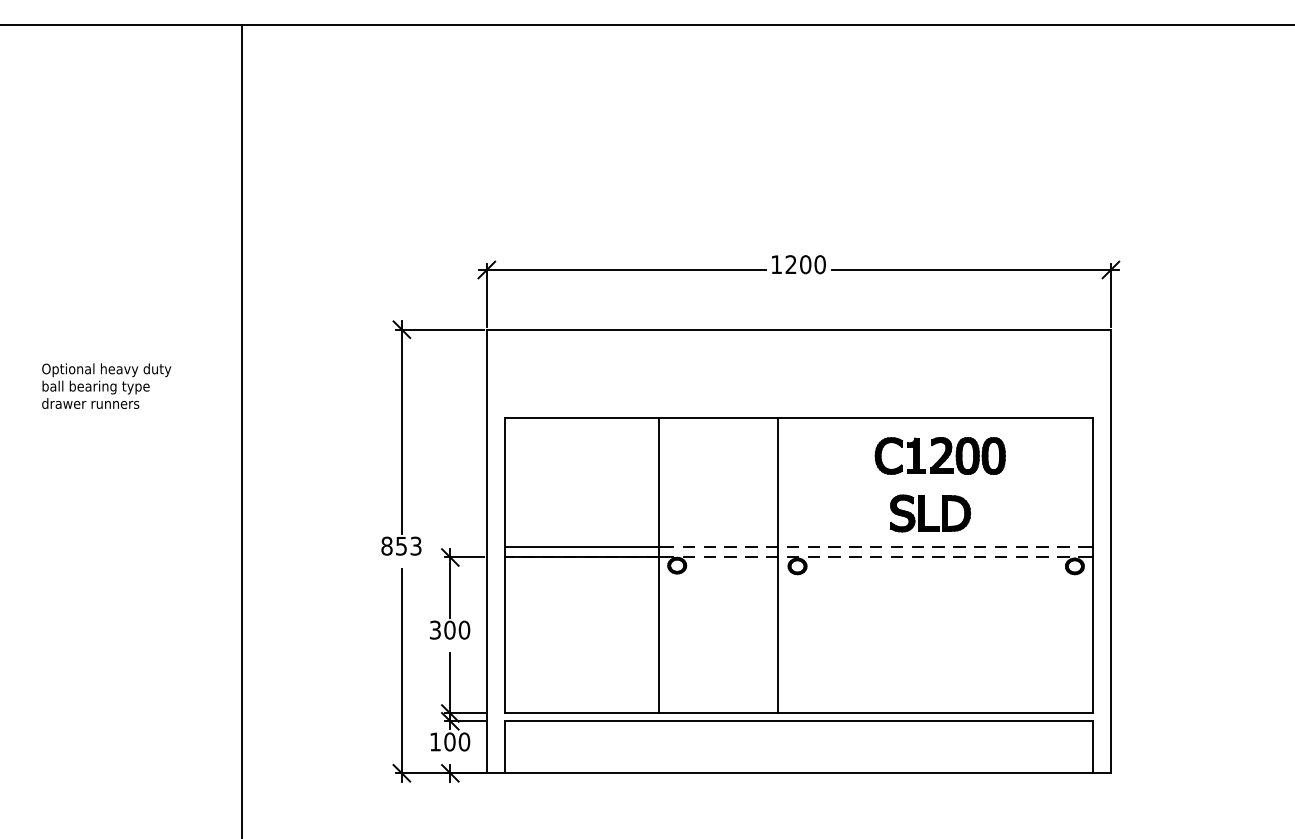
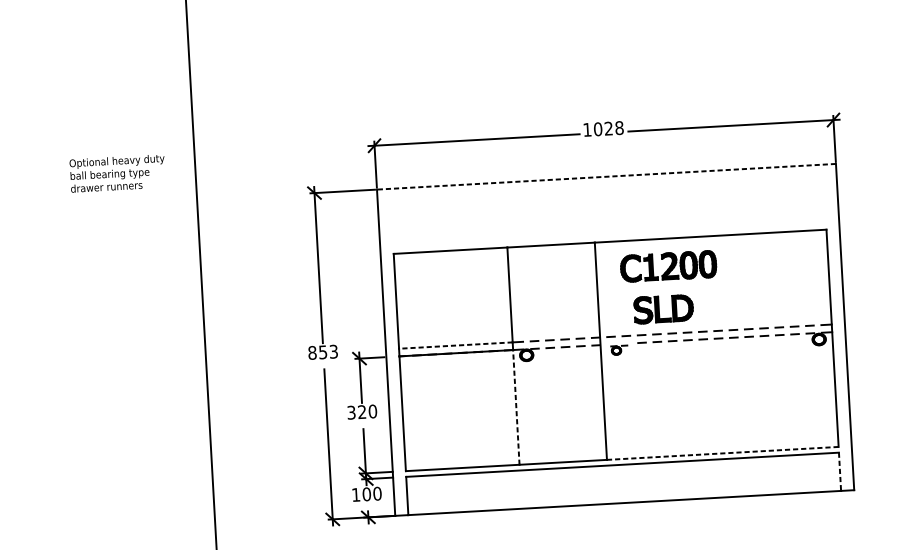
text: (805, 264) -> (608, 128), 1200 -> 1028
line: (798, 329) -> (606, 176), solid -> dashed
text: (106, 385) -> (117, 172), moved
part: (939, 473) -> (668, 279), moved
line: (581, 547) -> (455, 345), solid -> dashed
part: (803, 565) -> (619, 350), size x0.7
text: (449, 629) -> (361, 411), 300 -> 320
line: (659, 634) -> (516, 406), solid -> dashed
line: (936, 713) -> (723, 453), solid -> dashed
line: (1093, 747) -> (840, 471), solid -> dashed

